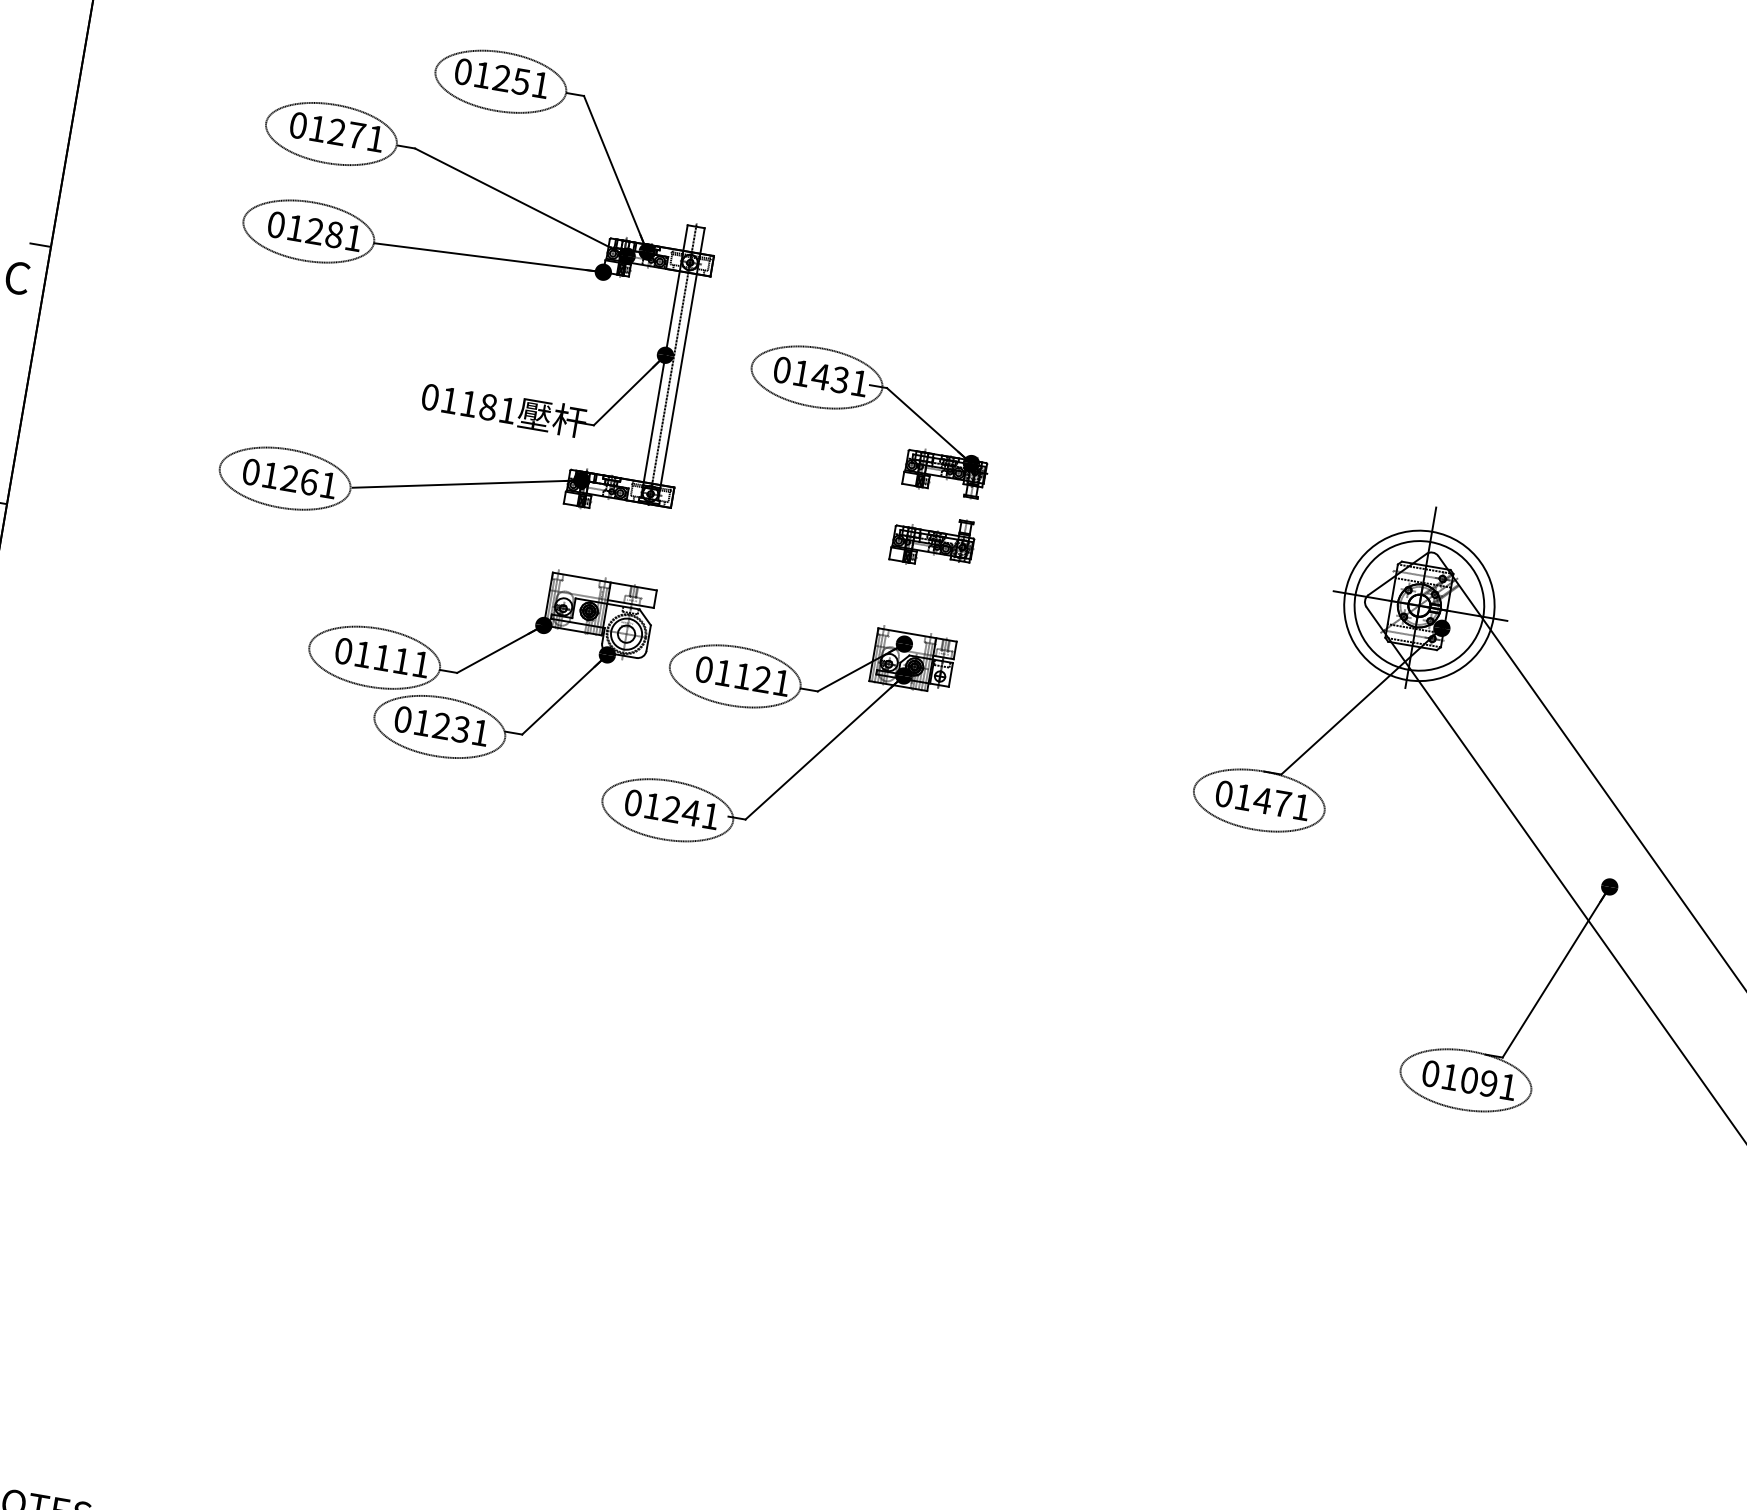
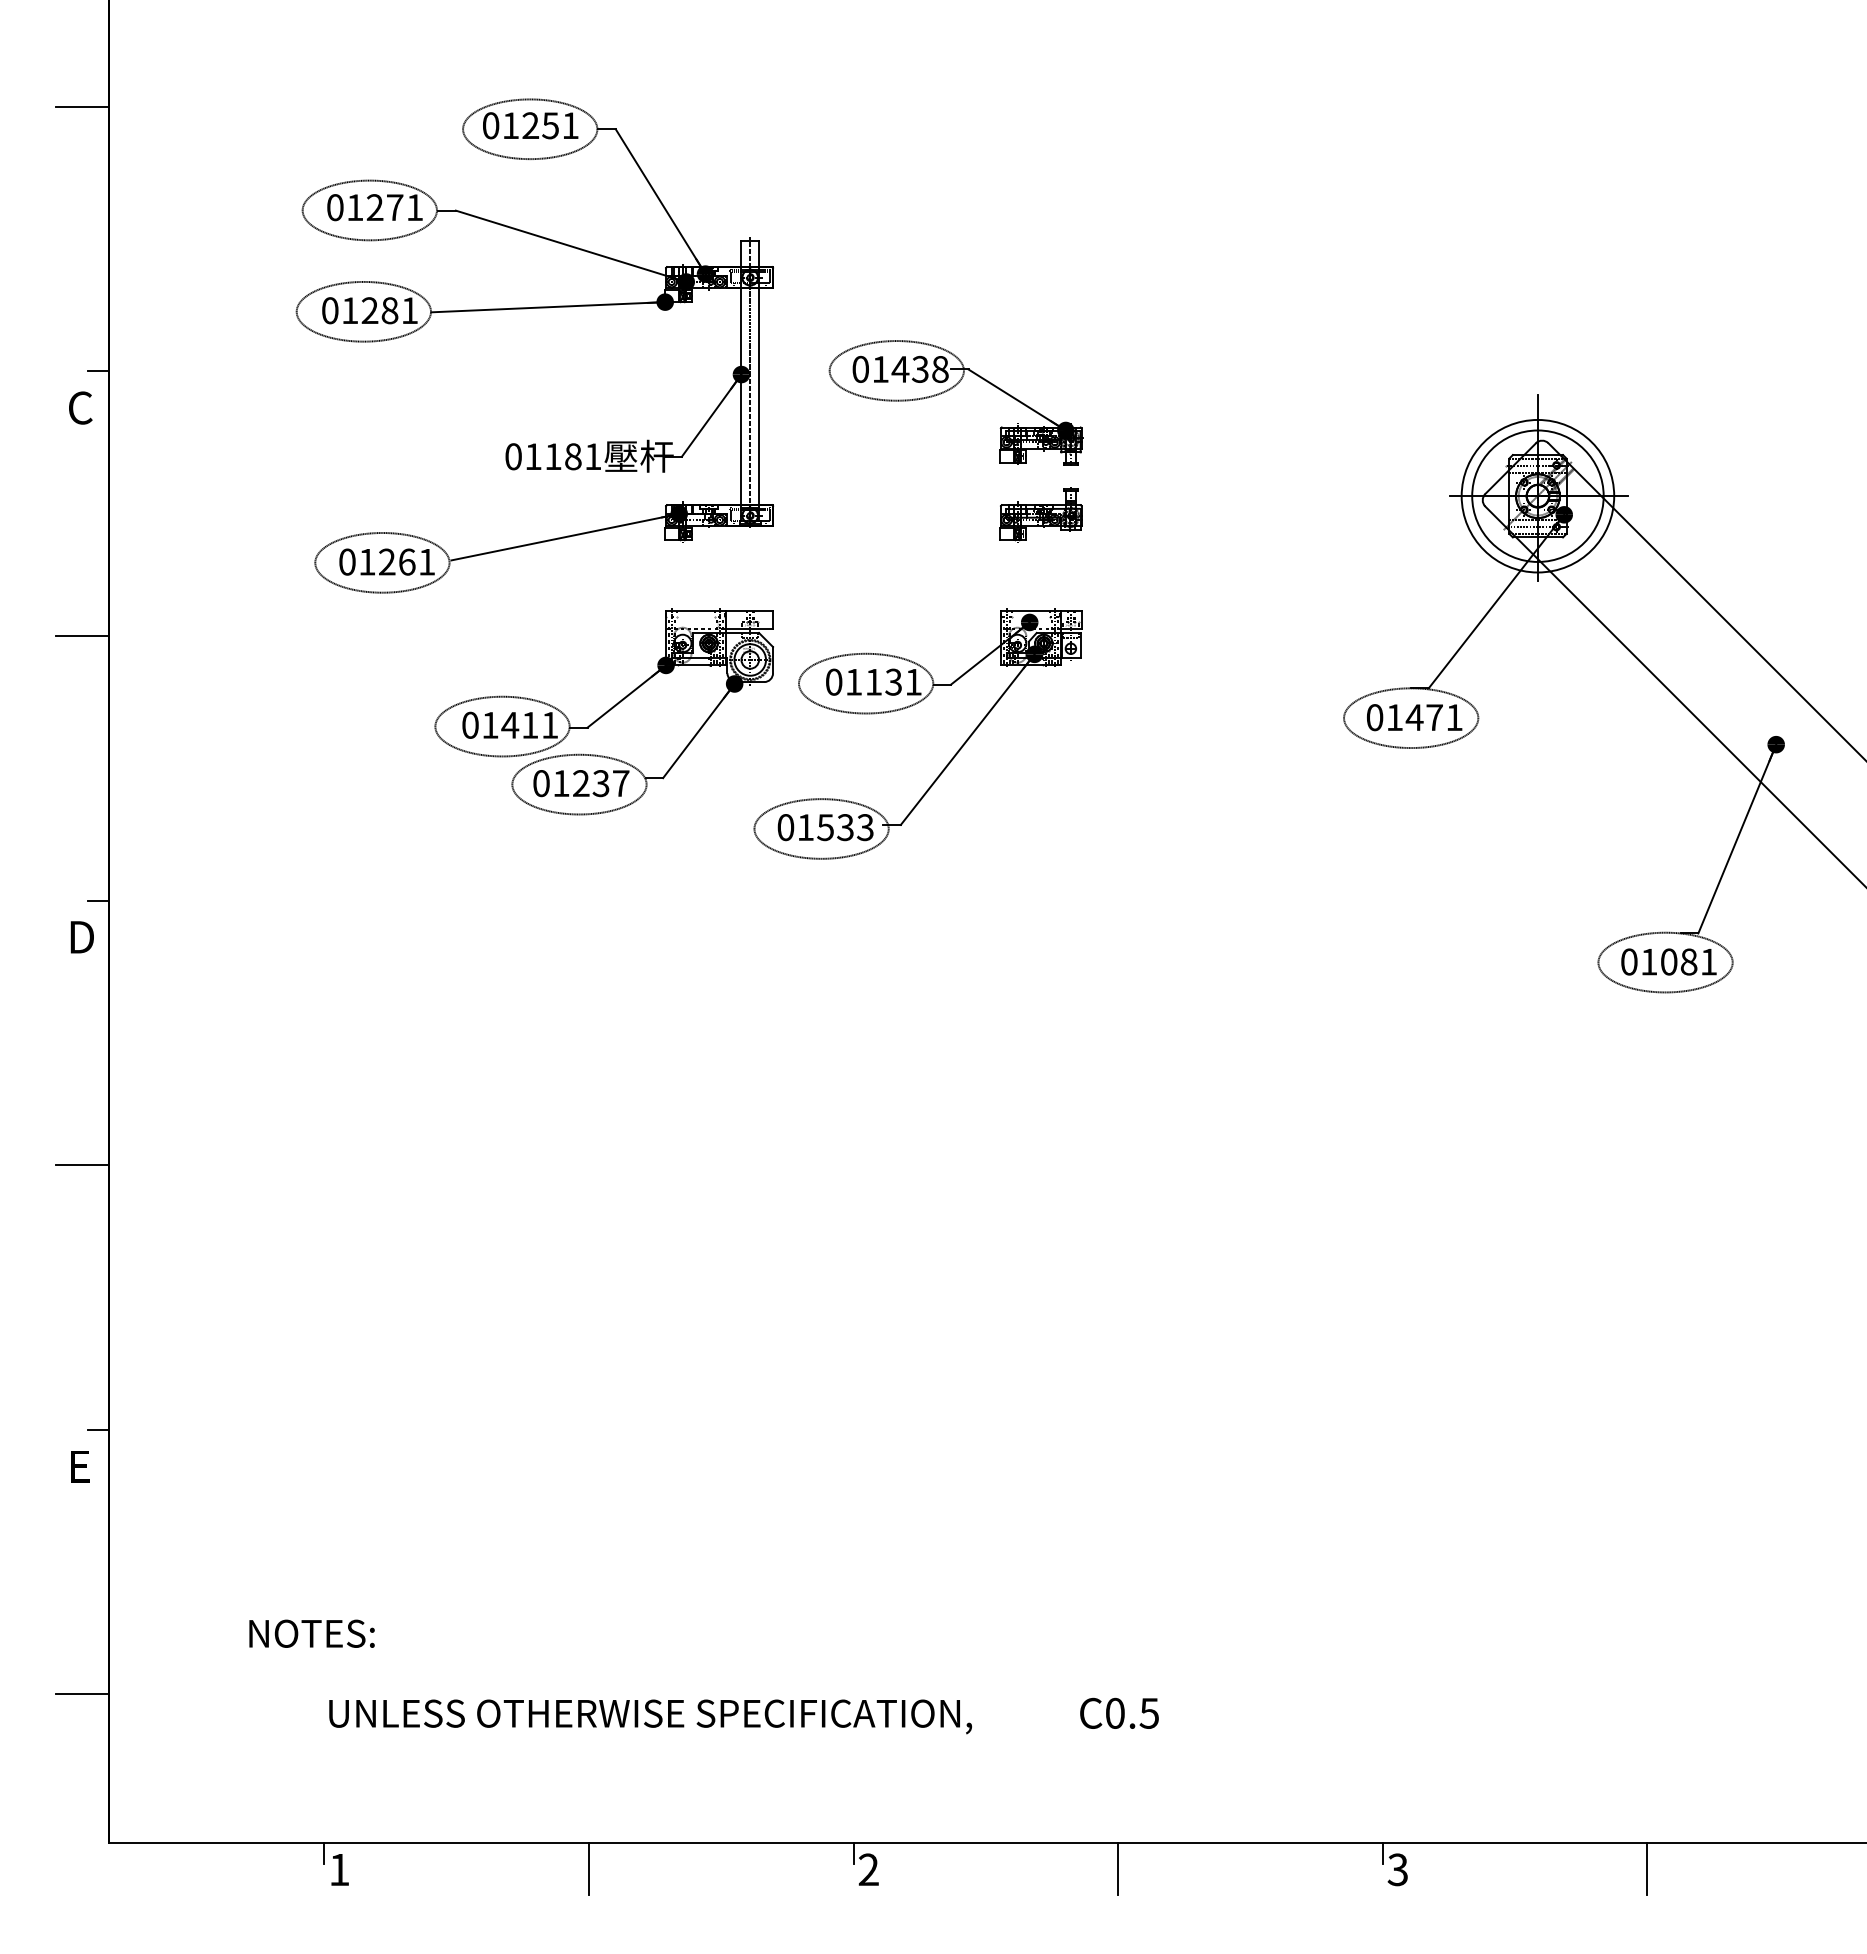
text: (859, 383) -> (940, 369), 01431 -> 01438
text: (382, 658) -> (510, 725), 01111 -> 01411
text: (762, 679) -> (893, 682), 01121 -> 01131
text: (480, 732) -> (621, 783), 01231 -> 01237
text: (691, 812) -> (845, 827), 01241 -> 01533
text: (1488, 1083) -> (1688, 961), 01091 -> 01081

